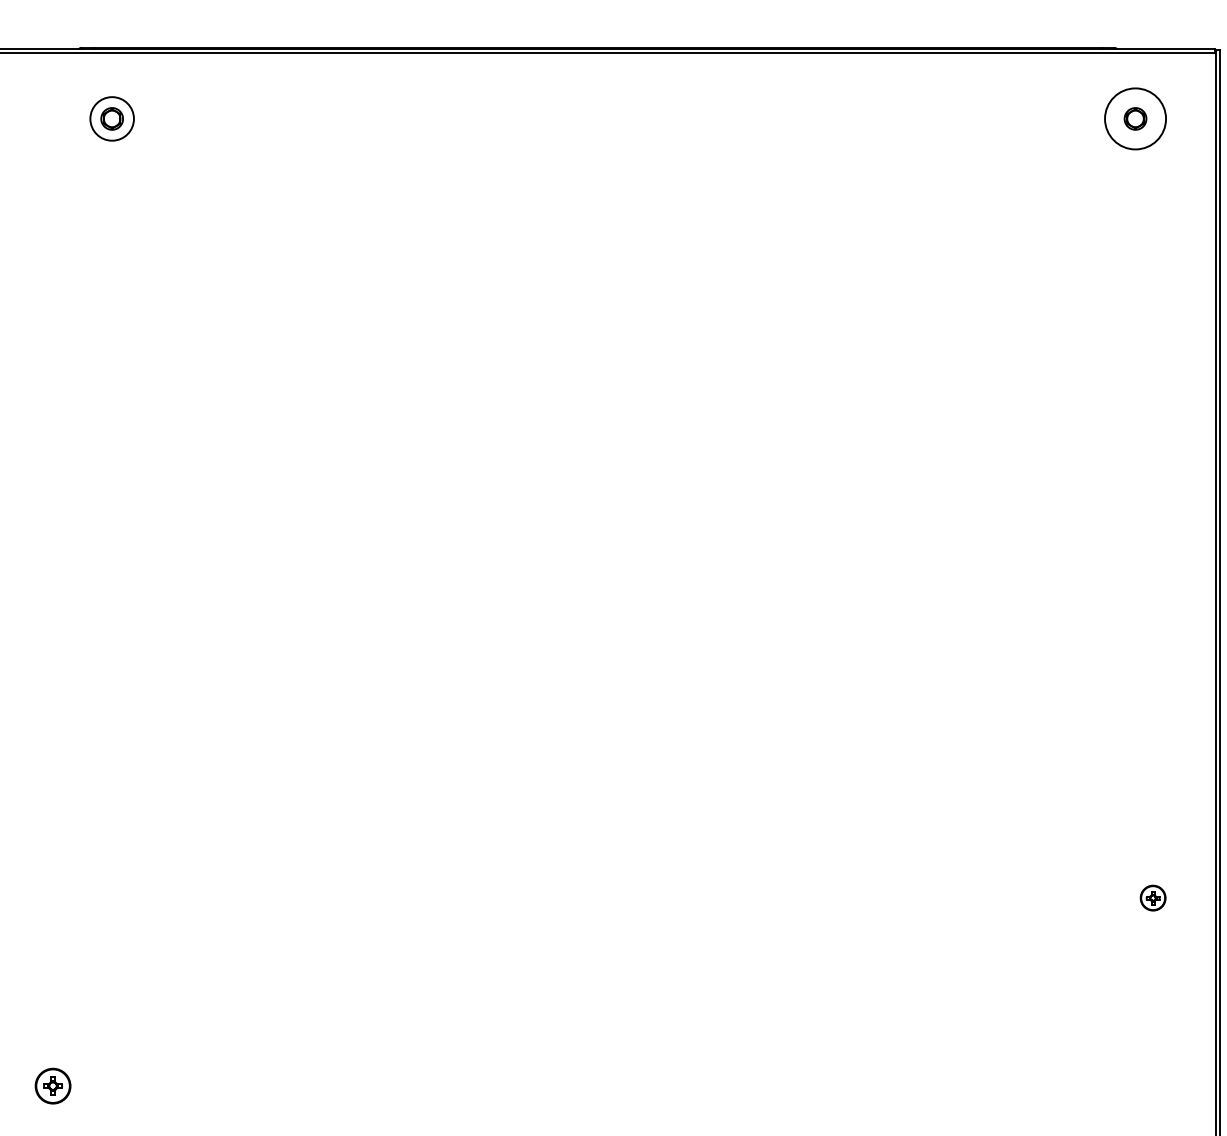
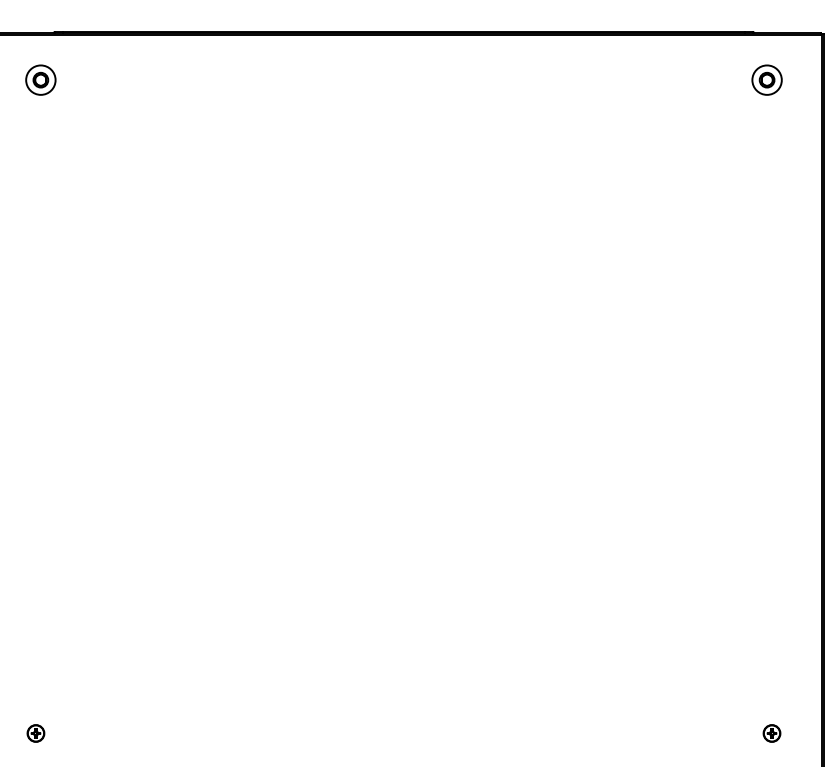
part: (111, 117) -> (40, 79), moved
circle: (1134, 117) -> (766, 79), size x0.71
part: (1152, 898) -> (771, 733), moved
part: (52, 1086) -> (35, 733), size x0.71

